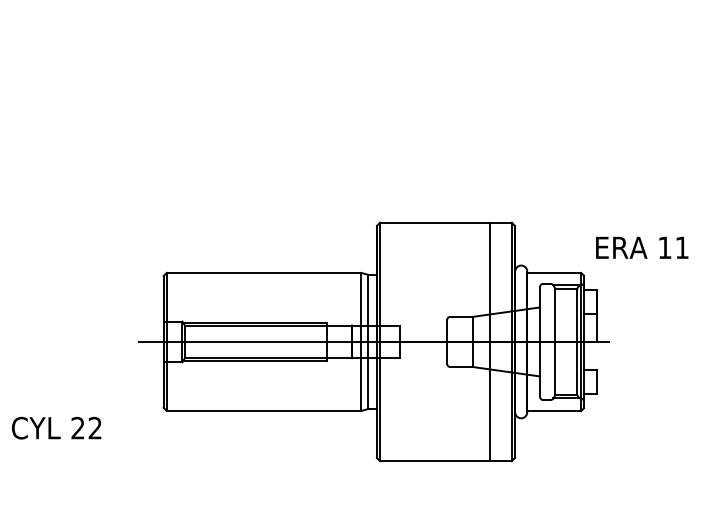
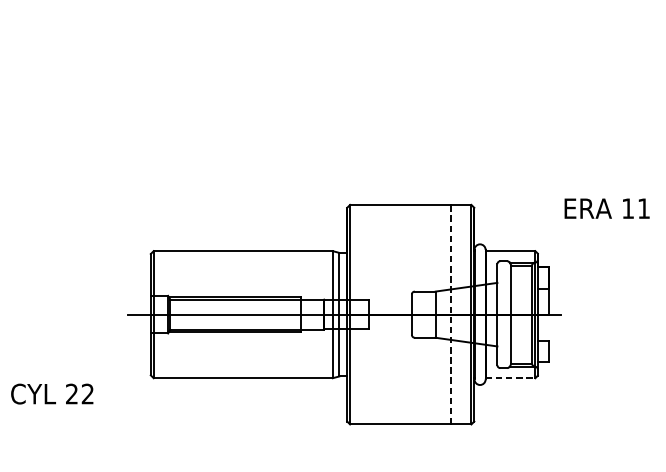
text: (642, 247) -> (607, 208), moved
line: (489, 341) -> (450, 314), solid -> dashed
line: (554, 410) -> (510, 377), solid -> dashed

